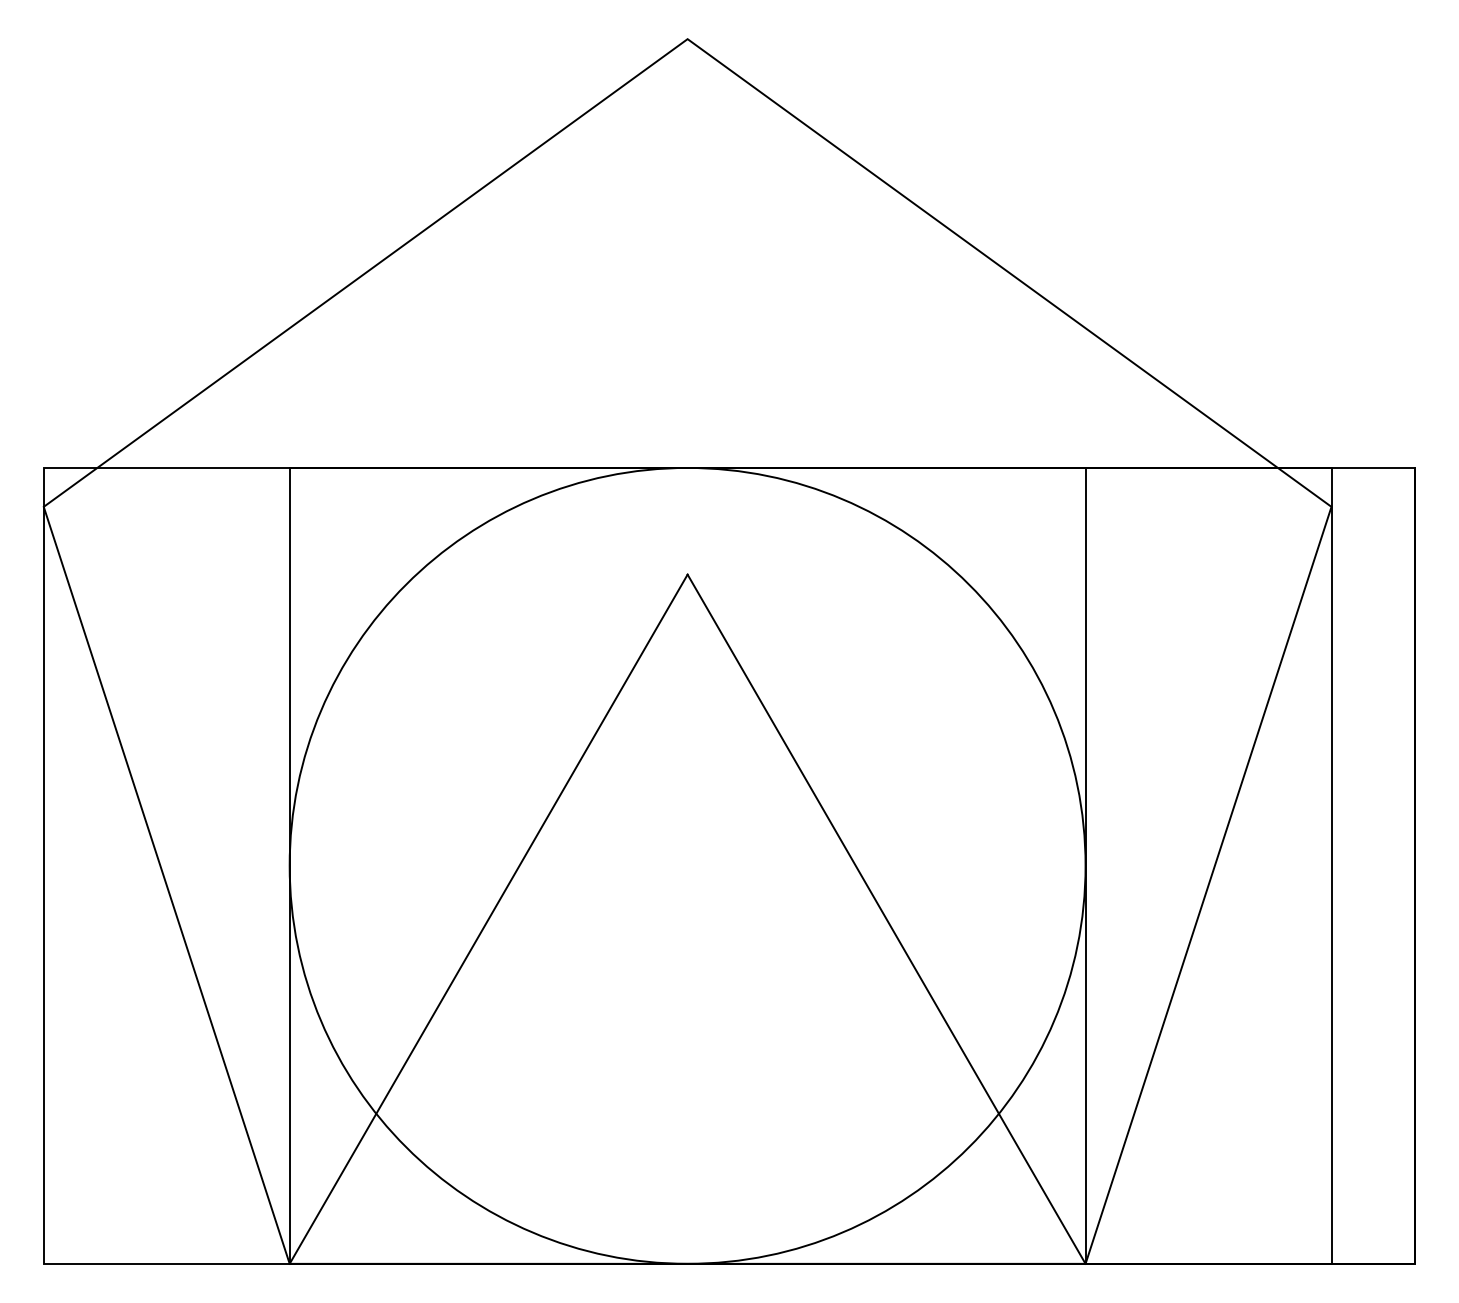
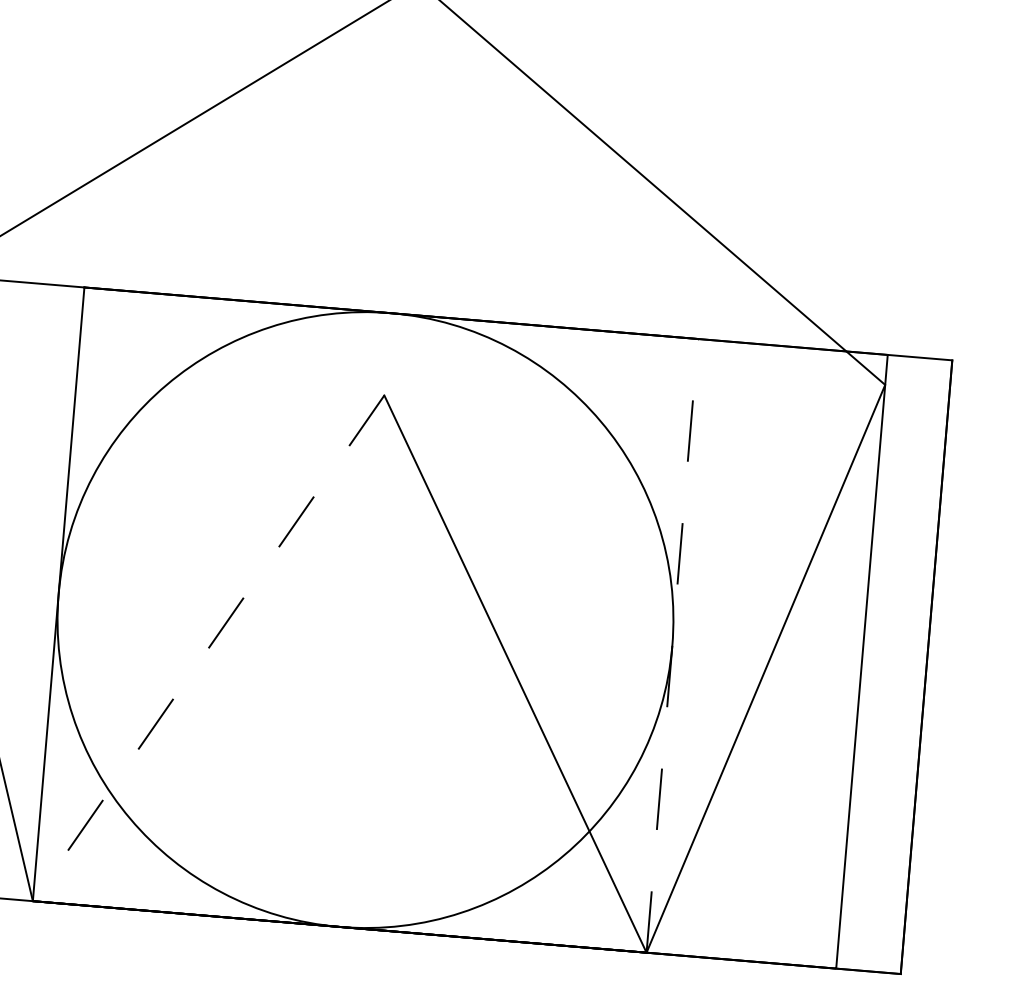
line: (1085, 865) -> (672, 645), solid -> dashed
line: (488, 919) -> (208, 648), solid -> dashed

